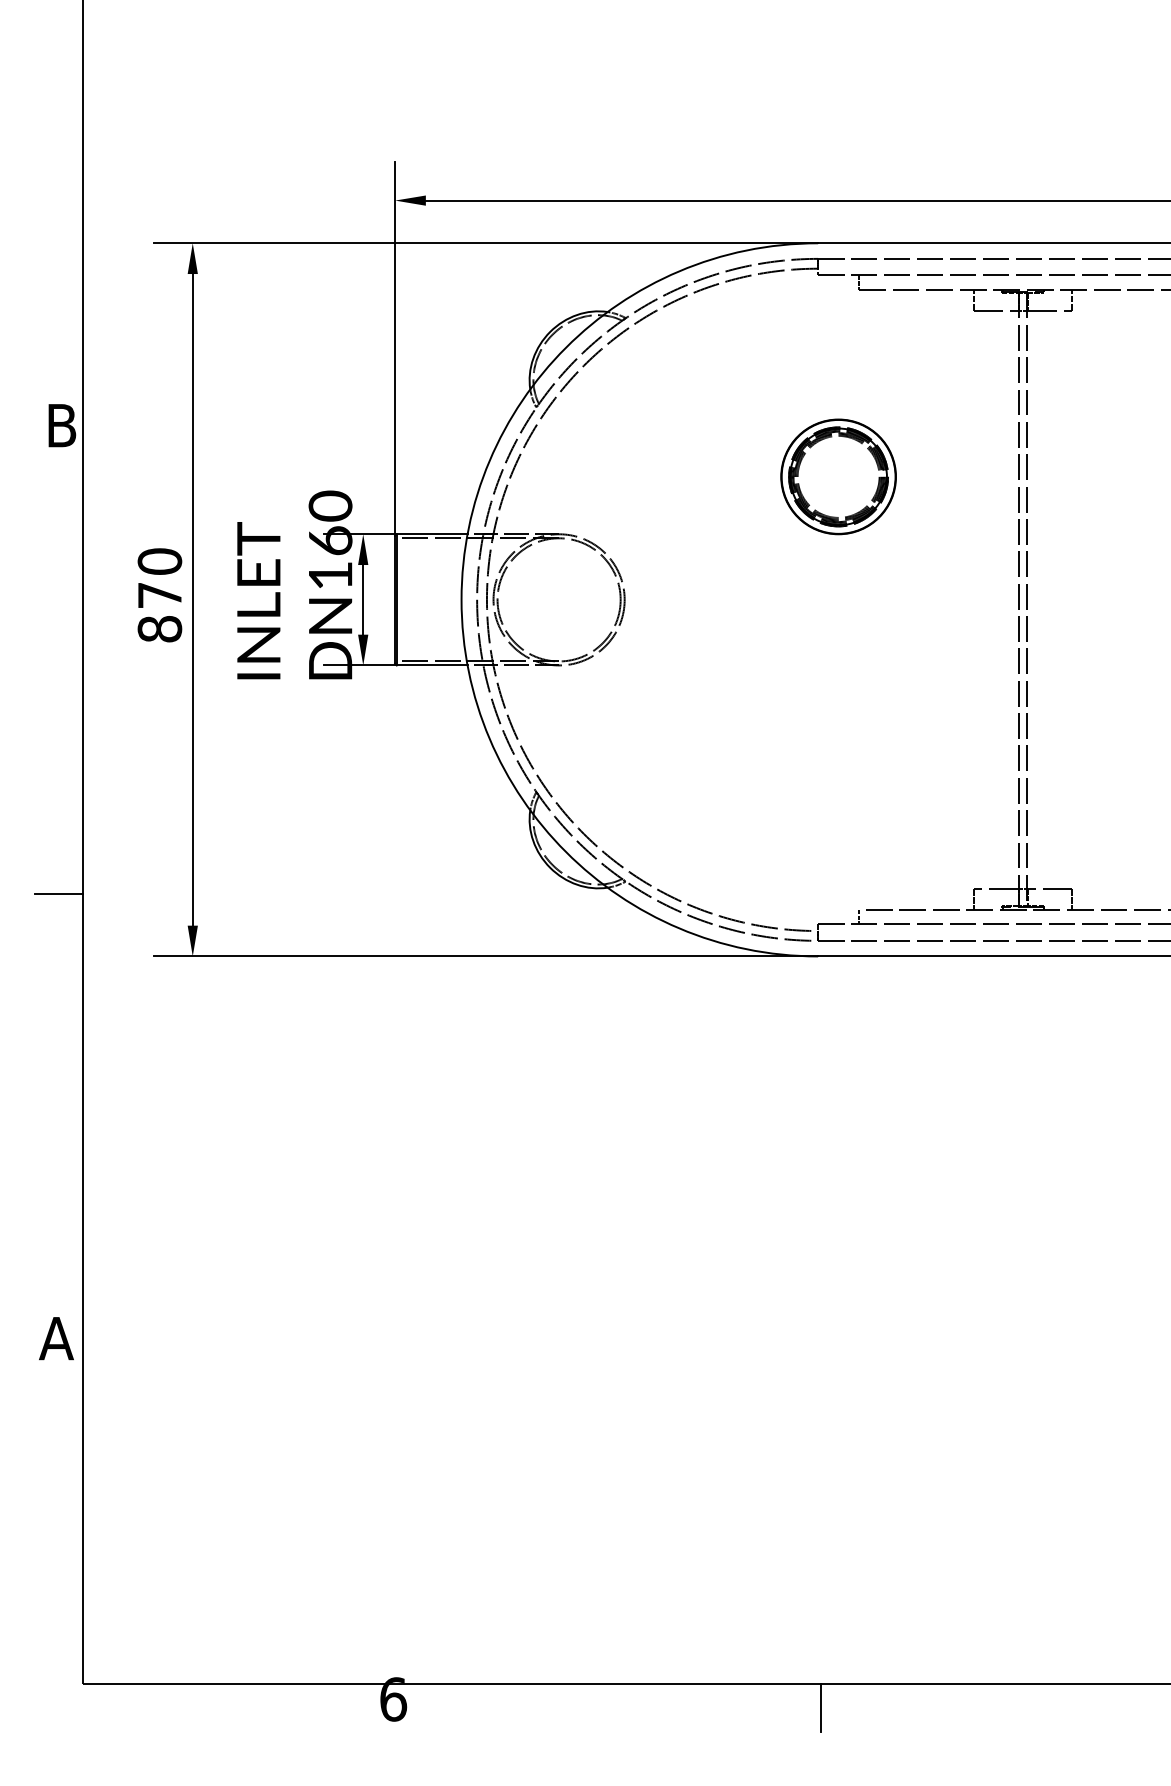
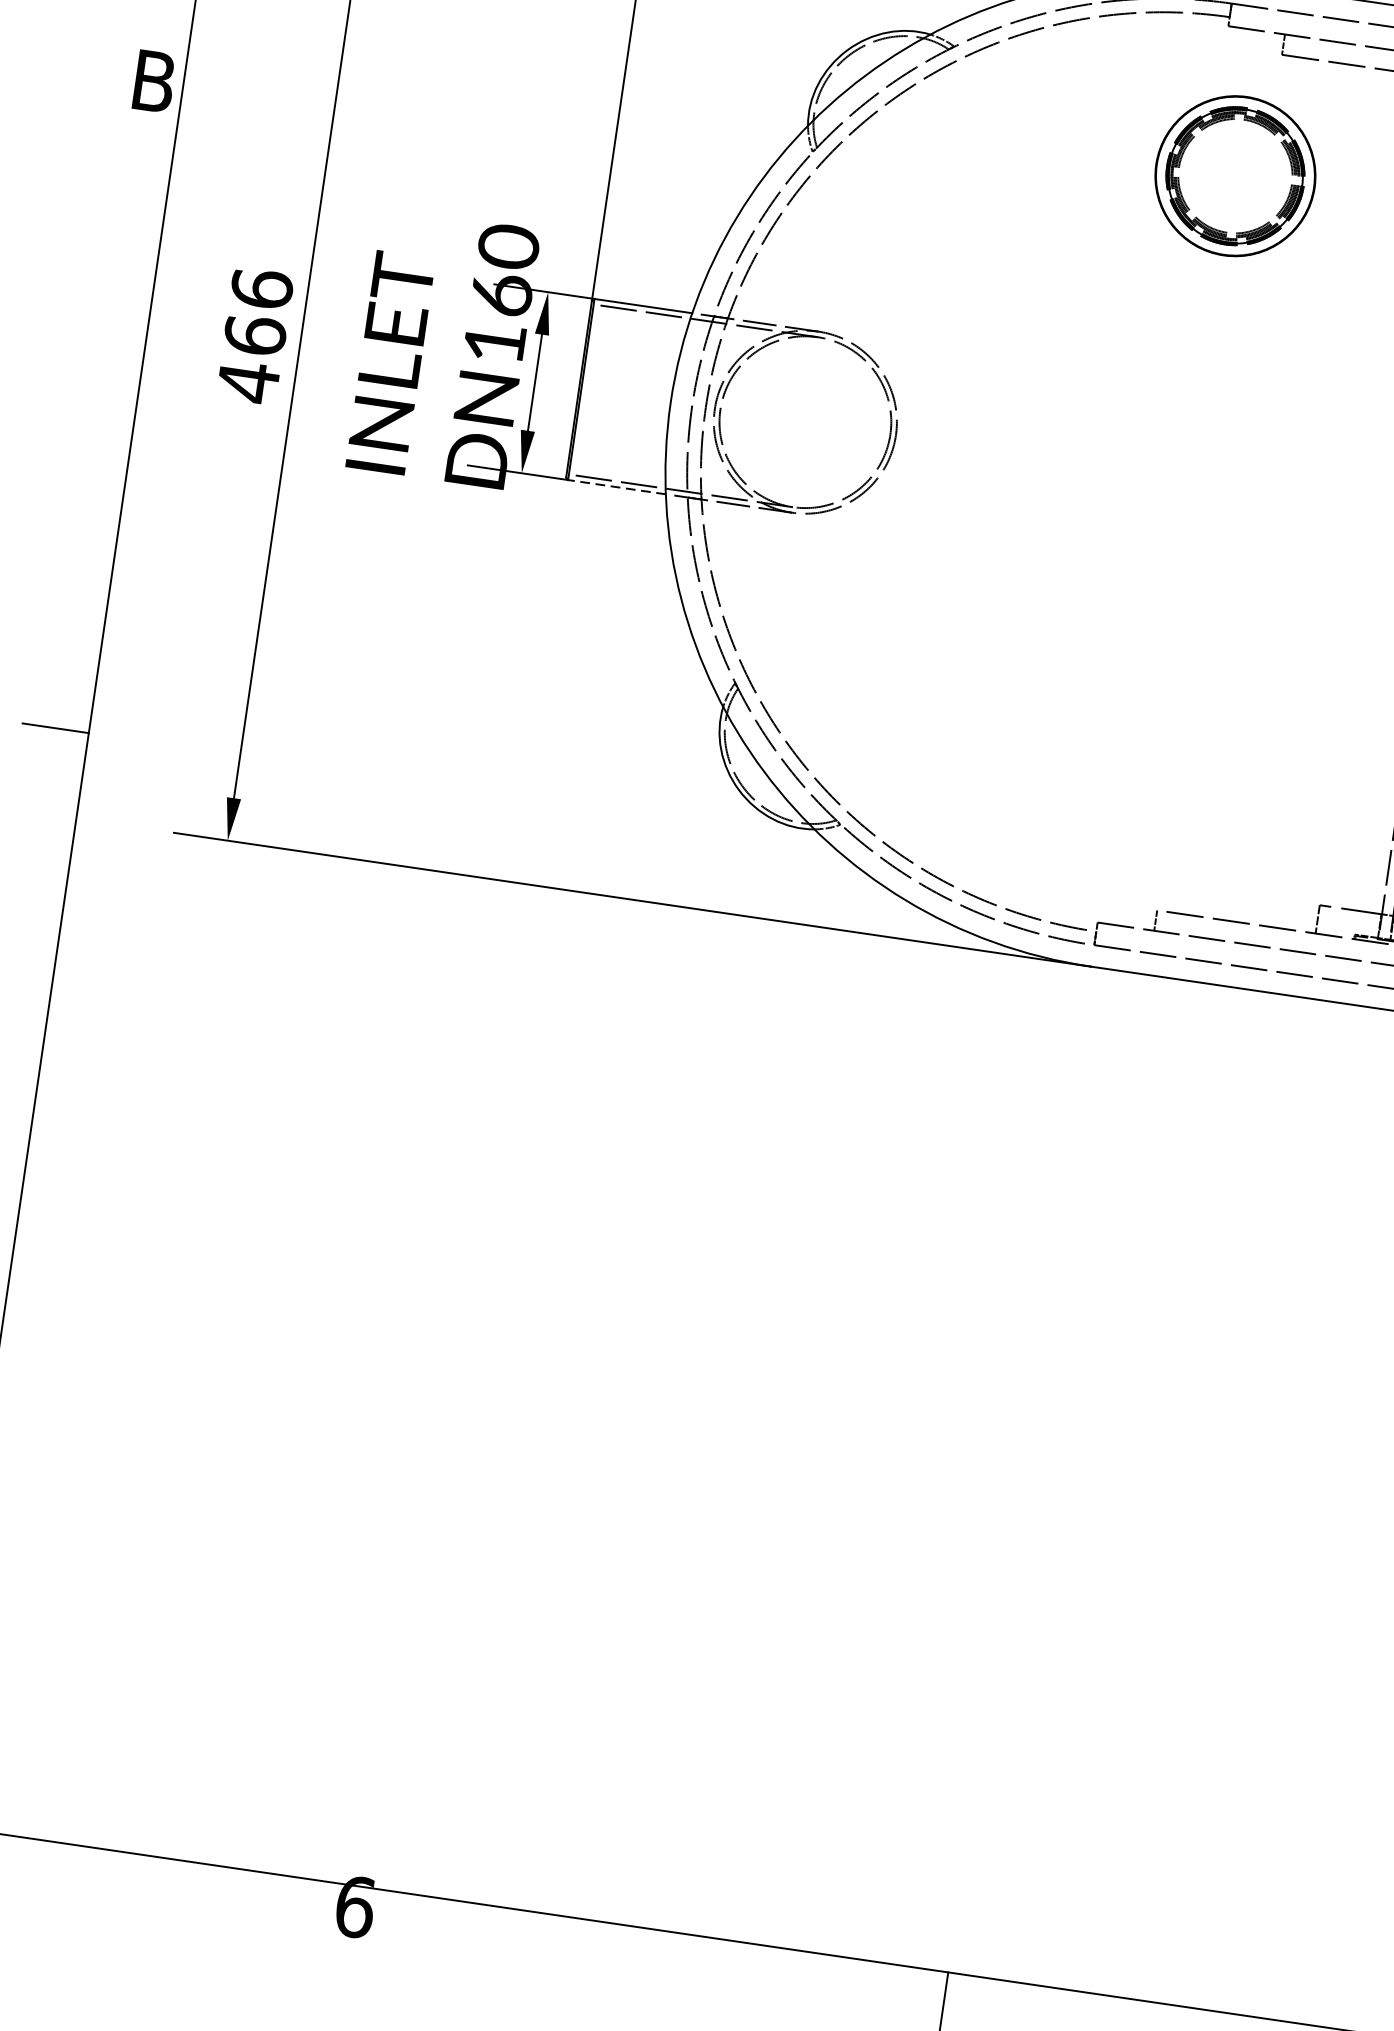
part: (838, 476) -> (1235, 175), moved
text: (159, 595) -> (254, 335), 870 -> 466
line: (431, 665) -> (616, 487), solid -> dashed

